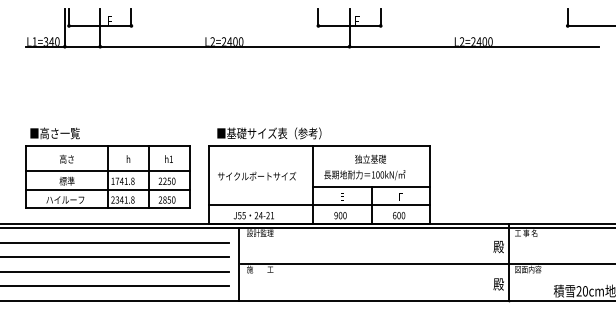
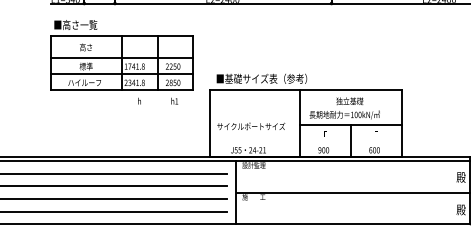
part: (107, 167) -> (121, 54), moved
text: (257, 175) -> (251, 125), moved
line: (319, 205) -> (305, 141), removed

